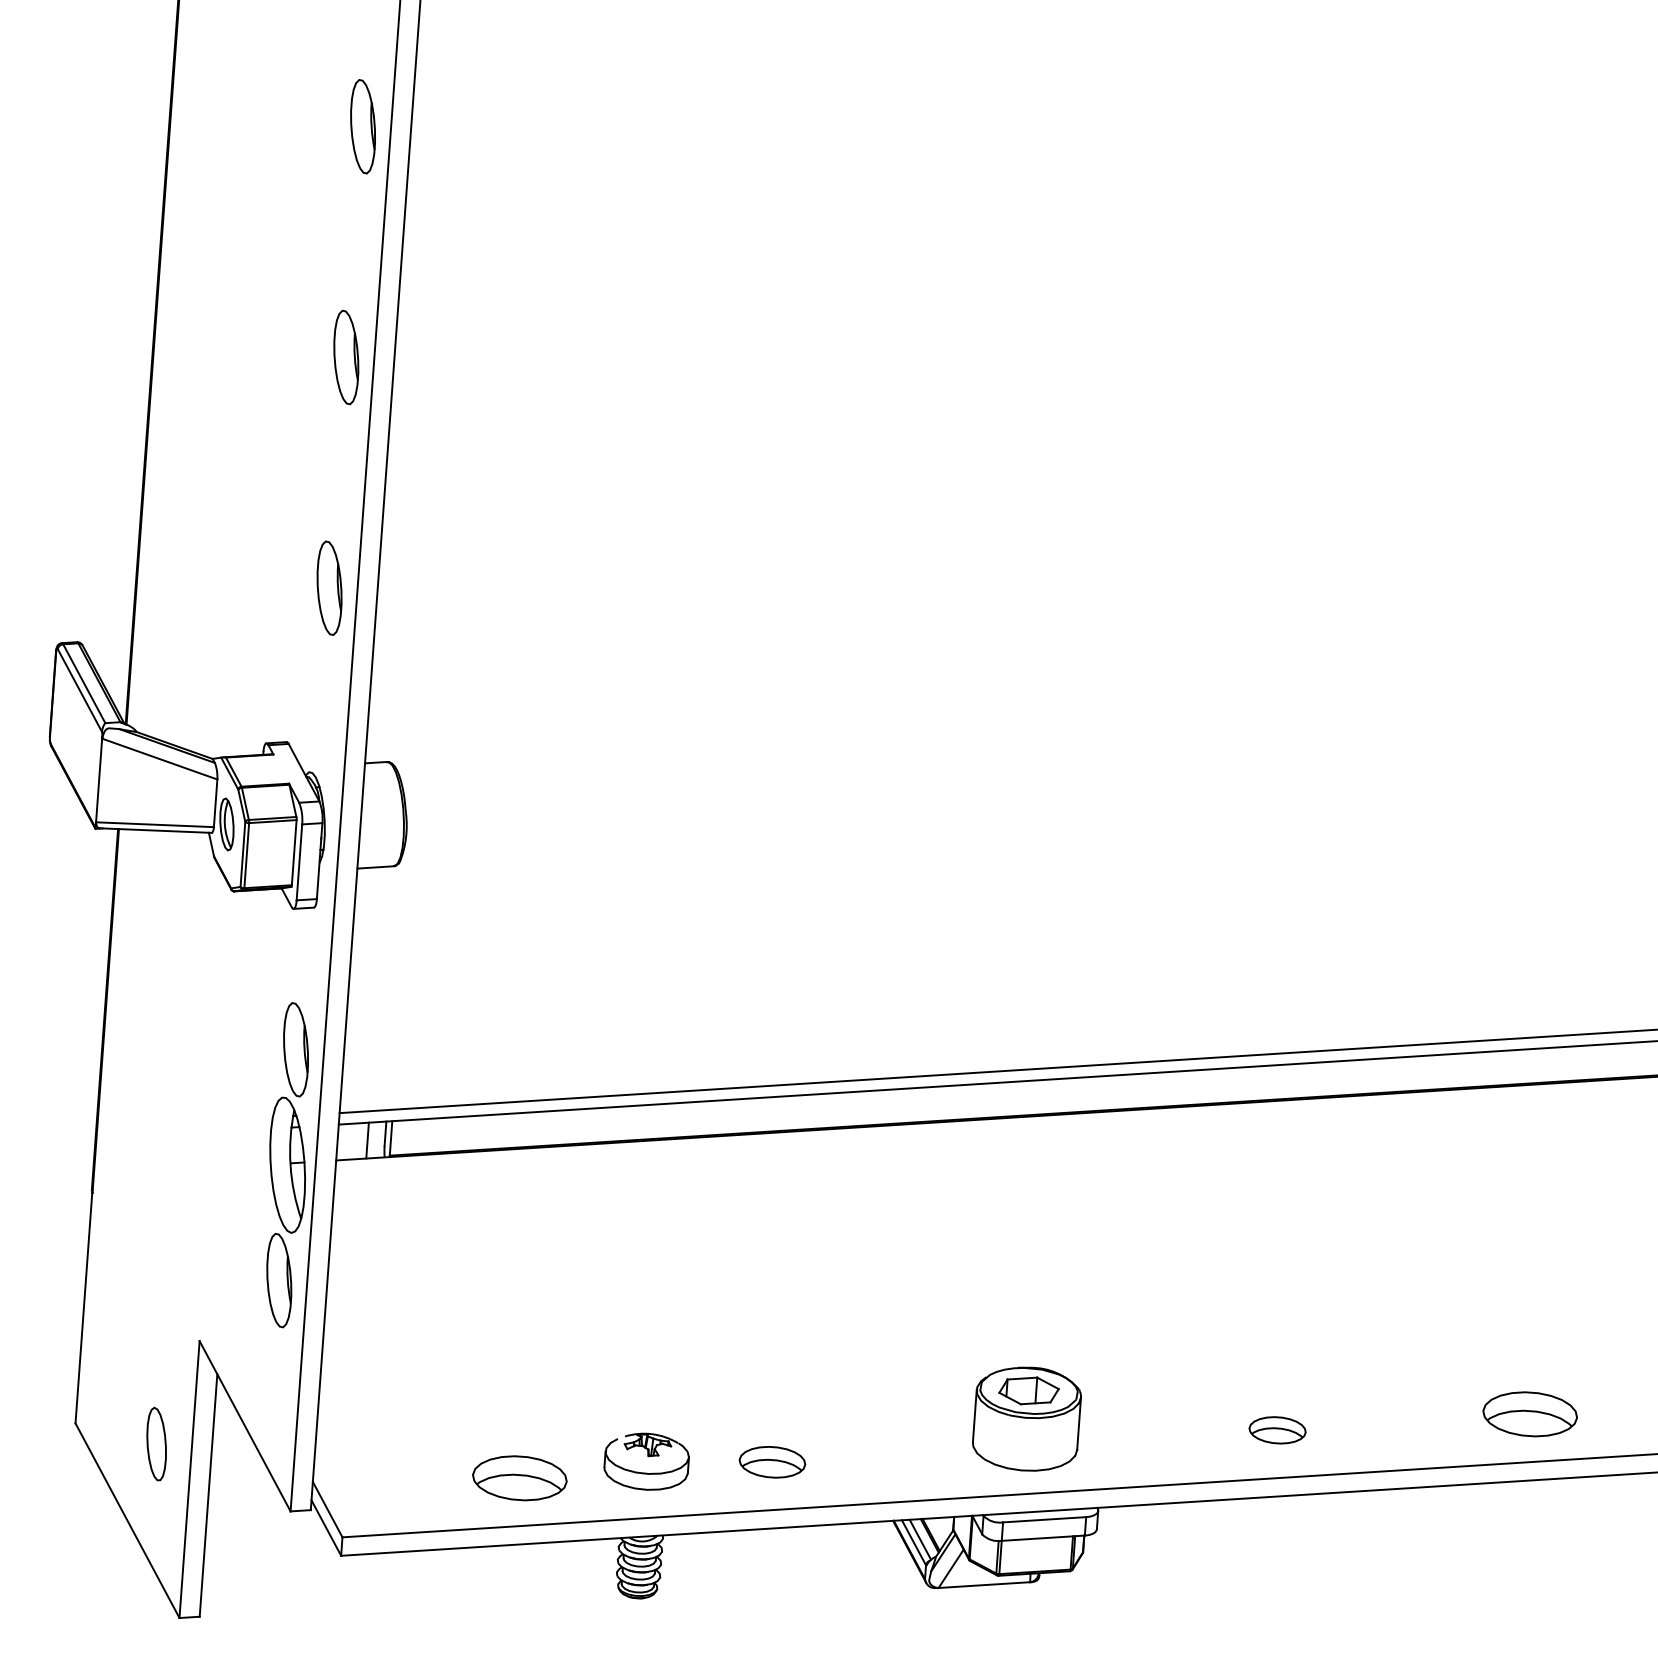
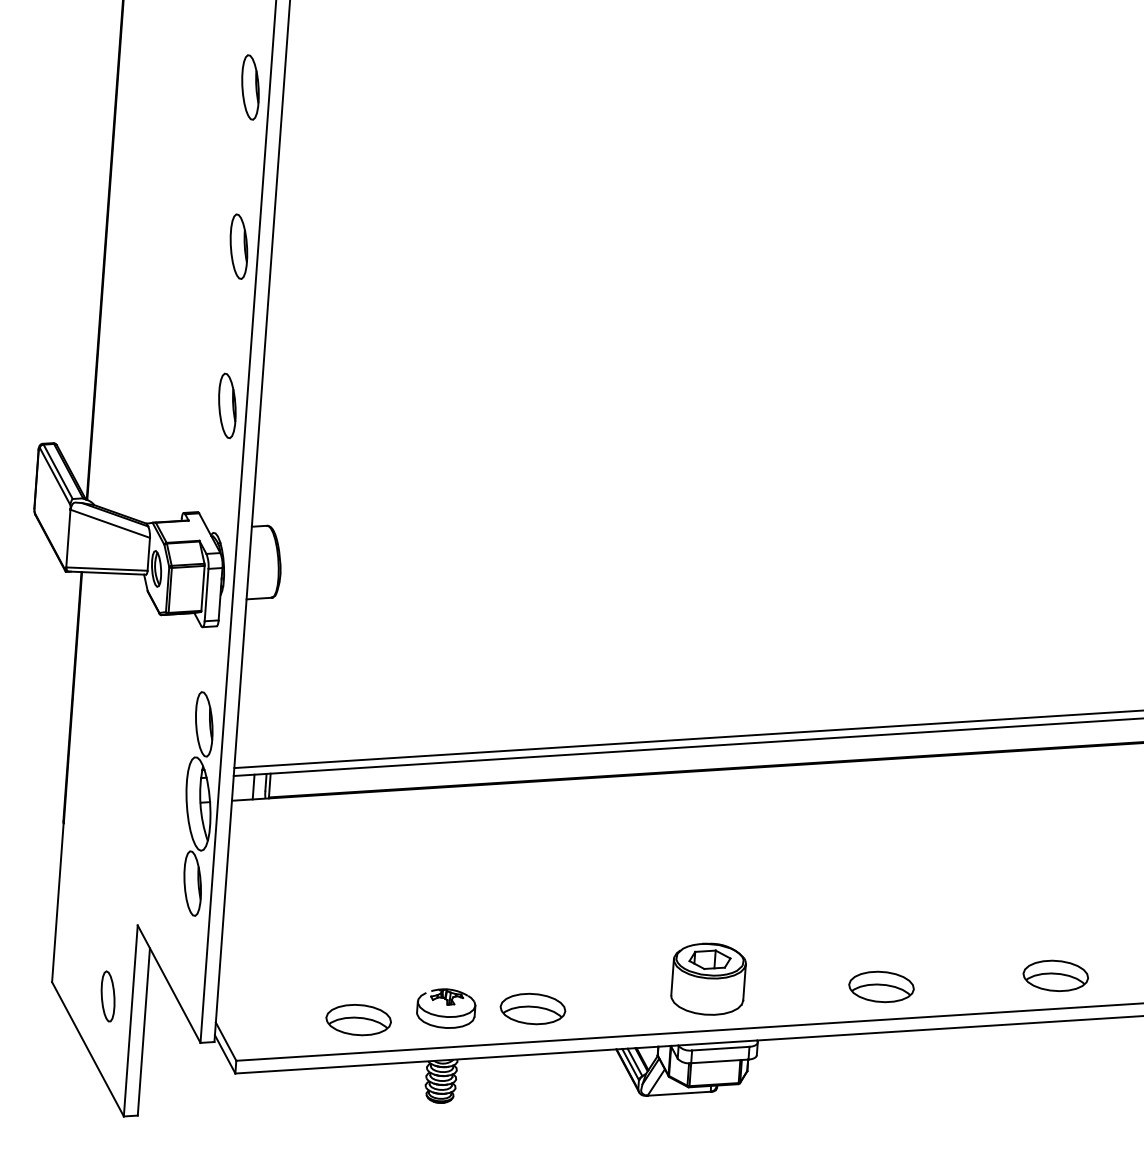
part: (1277, 1429) -> (881, 986), size x1.67
part: (771, 1461) -> (532, 1008), size x1.43

